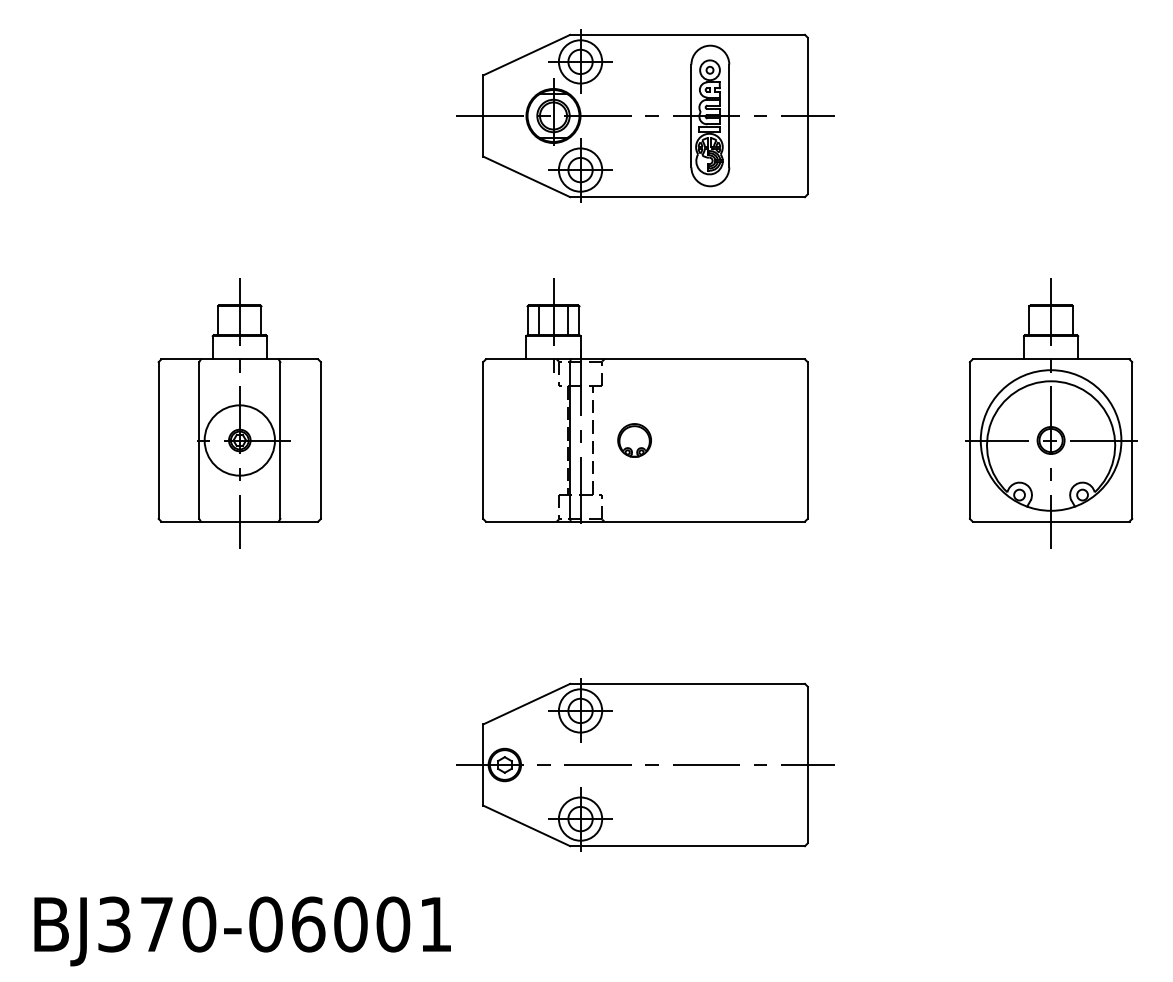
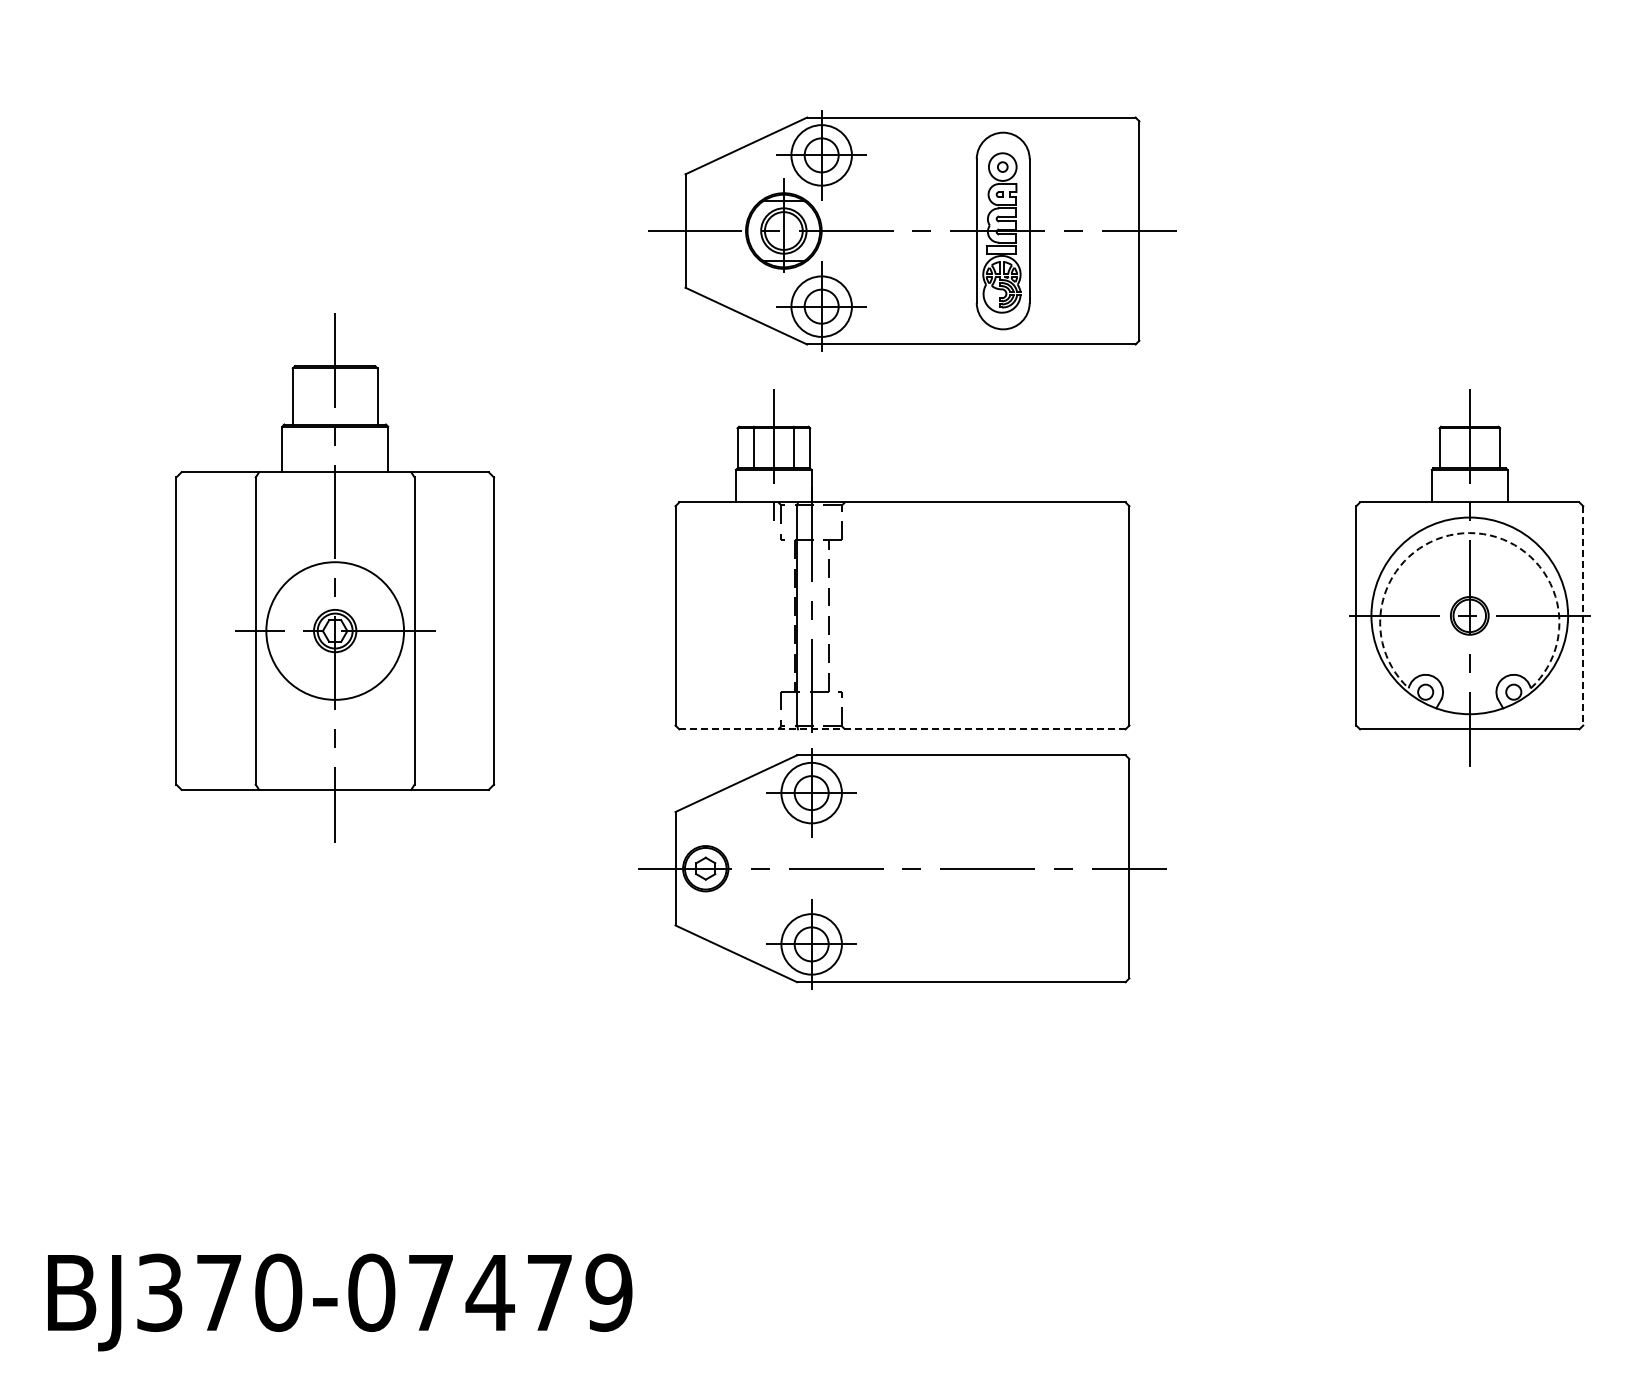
part: (645, 115) -> (912, 230), moved
arc: (1050, 381) -> (1469, 533), solid -> dashed
part: (239, 413) -> (334, 577), size x1.4
part: (634, 440) -> (887, 615), removed
line: (1132, 440) -> (1583, 615), solid -> dashed
line: (644, 521) -> (901, 729), solid -> dashed
part: (645, 764) -> (902, 868), moved
text: (372, 924) -> (520, 1292), BJ370-06001 -> BJ370-07479

